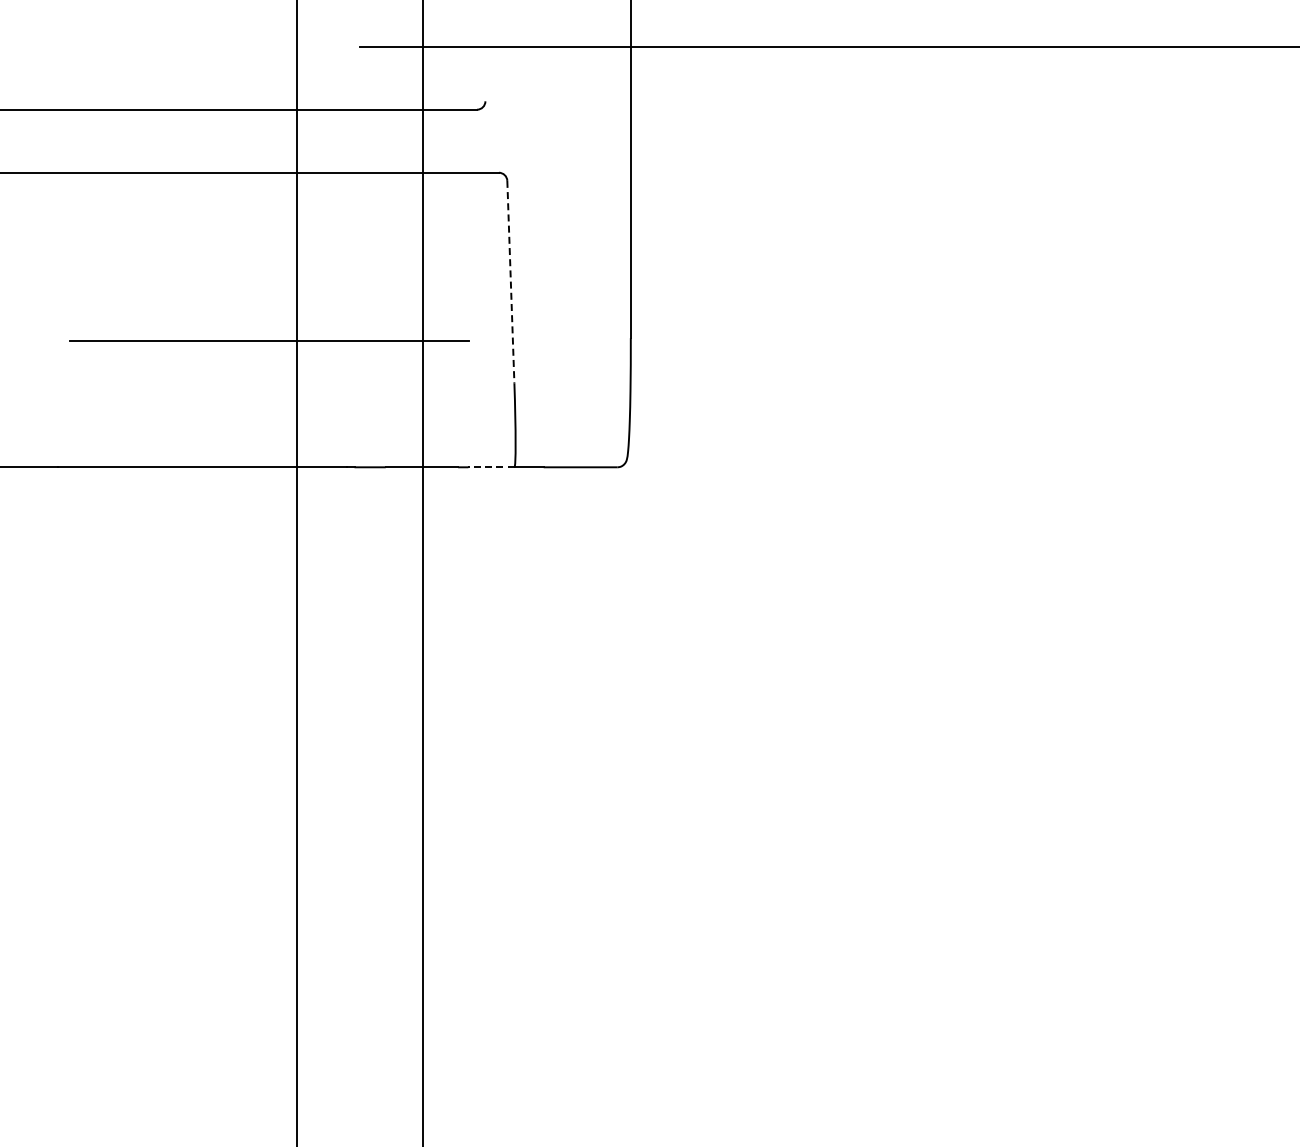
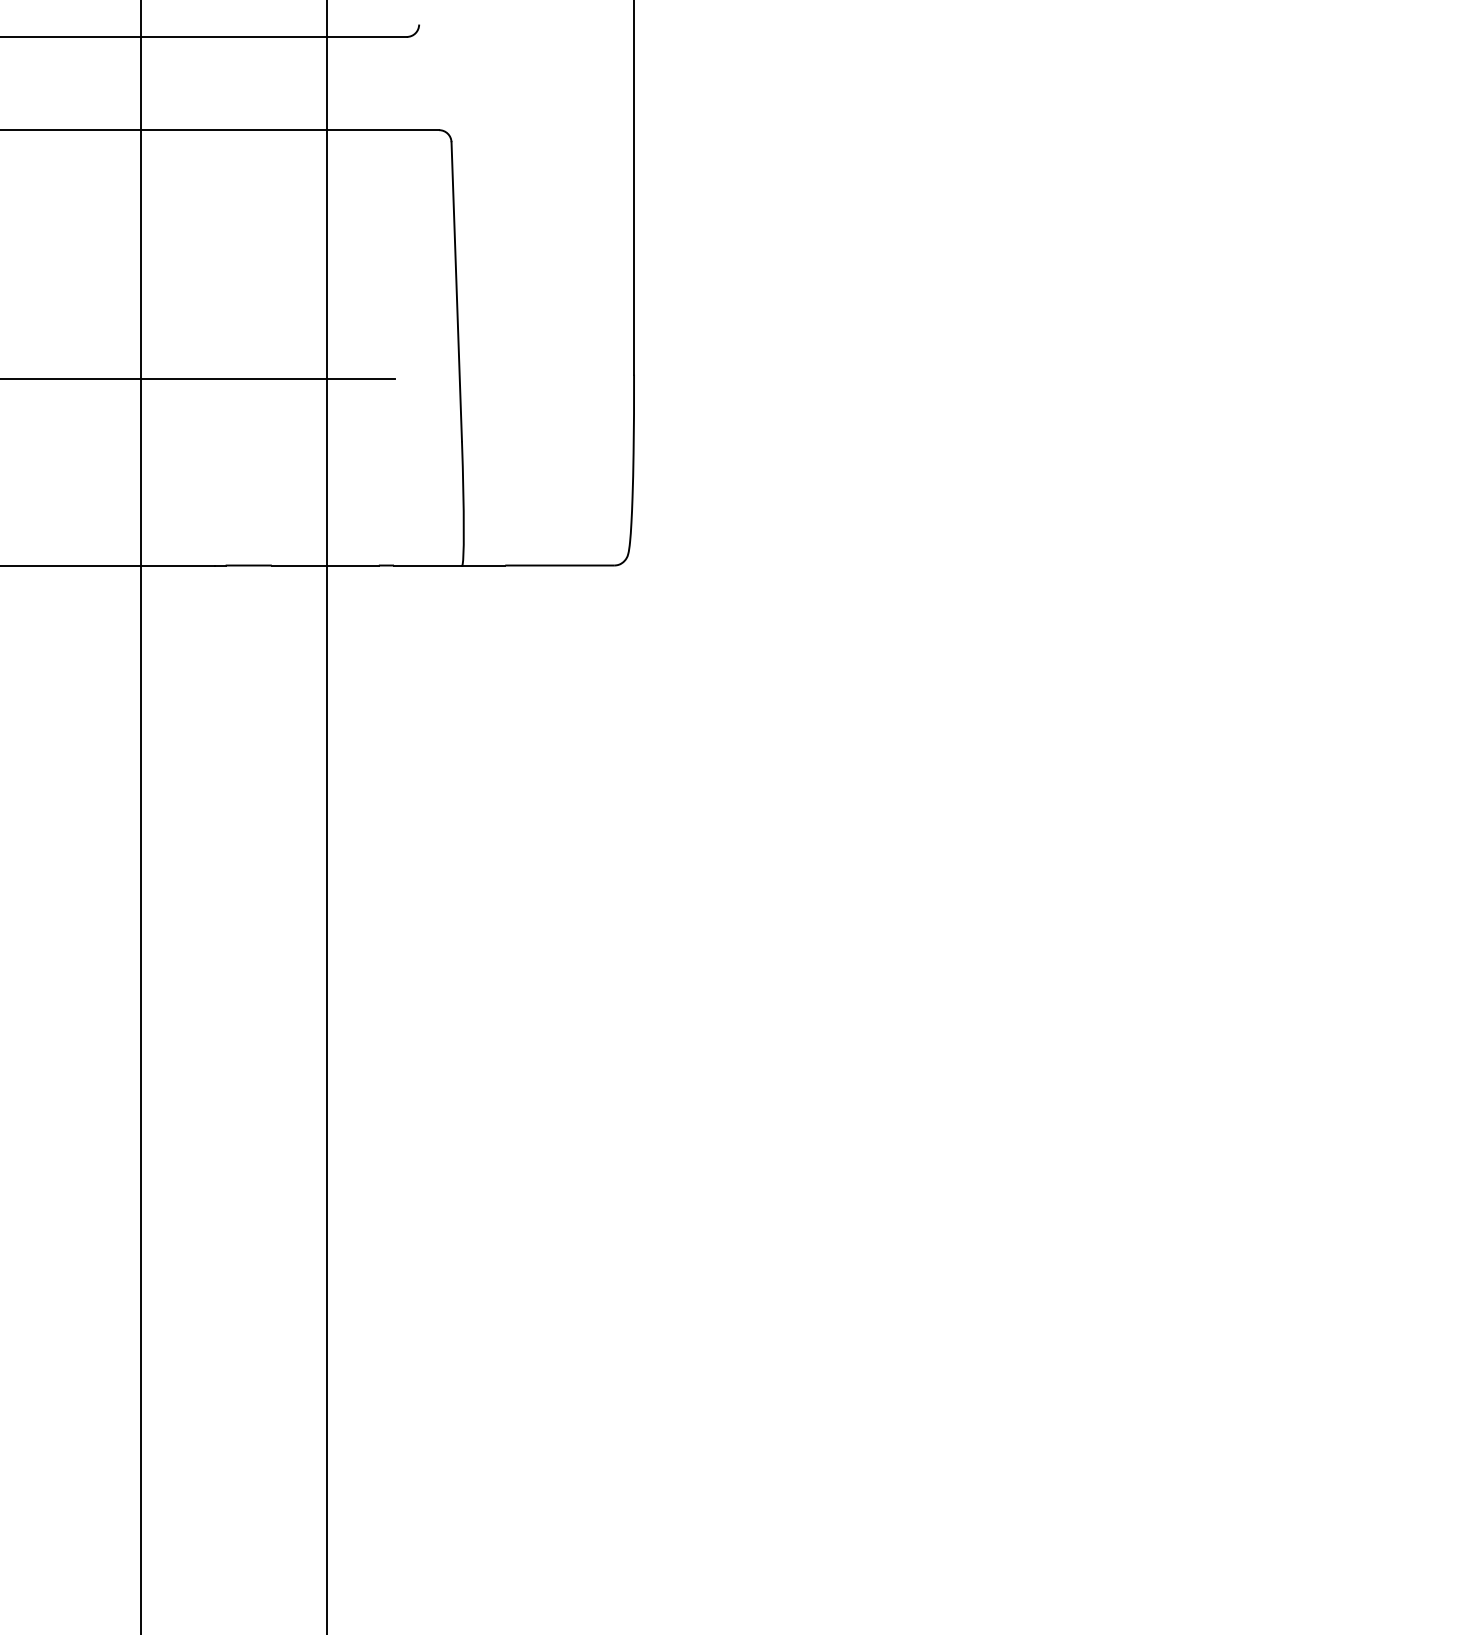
line: (510, 282) -> (456, 292), dashed -> solid
line: (490, 467) -> (426, 565), dashed -> solid

